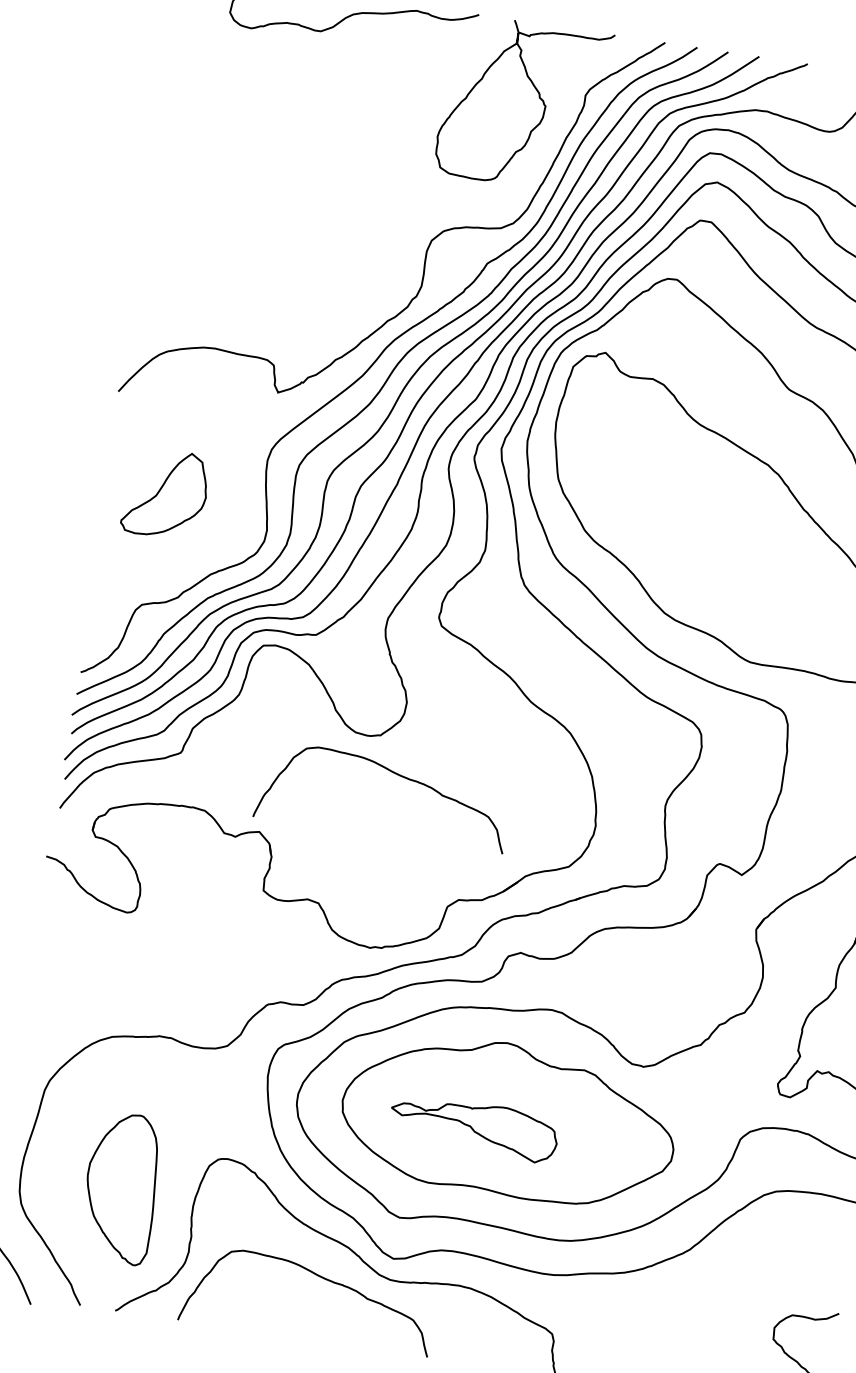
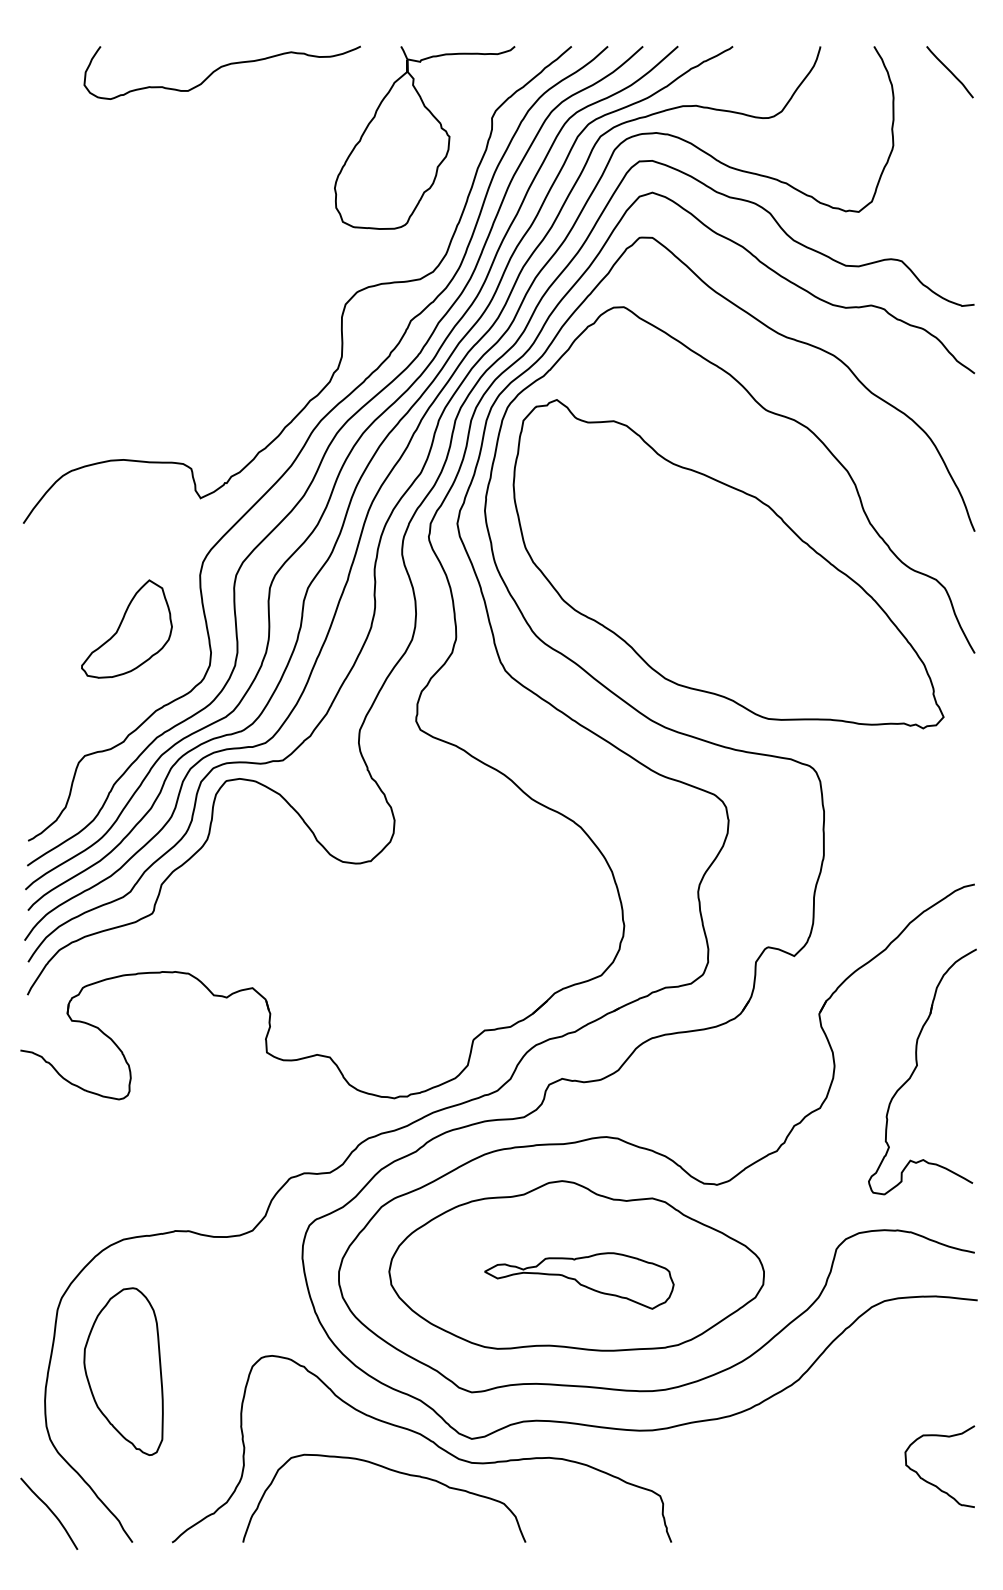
part: (165, 493) -> (126, 628), moved
curve: (394, 773) -> (392, 901), removed
part: (474, 1127) -> (579, 1280), moved
part: (121, 1187) -> (123, 1371), moved

